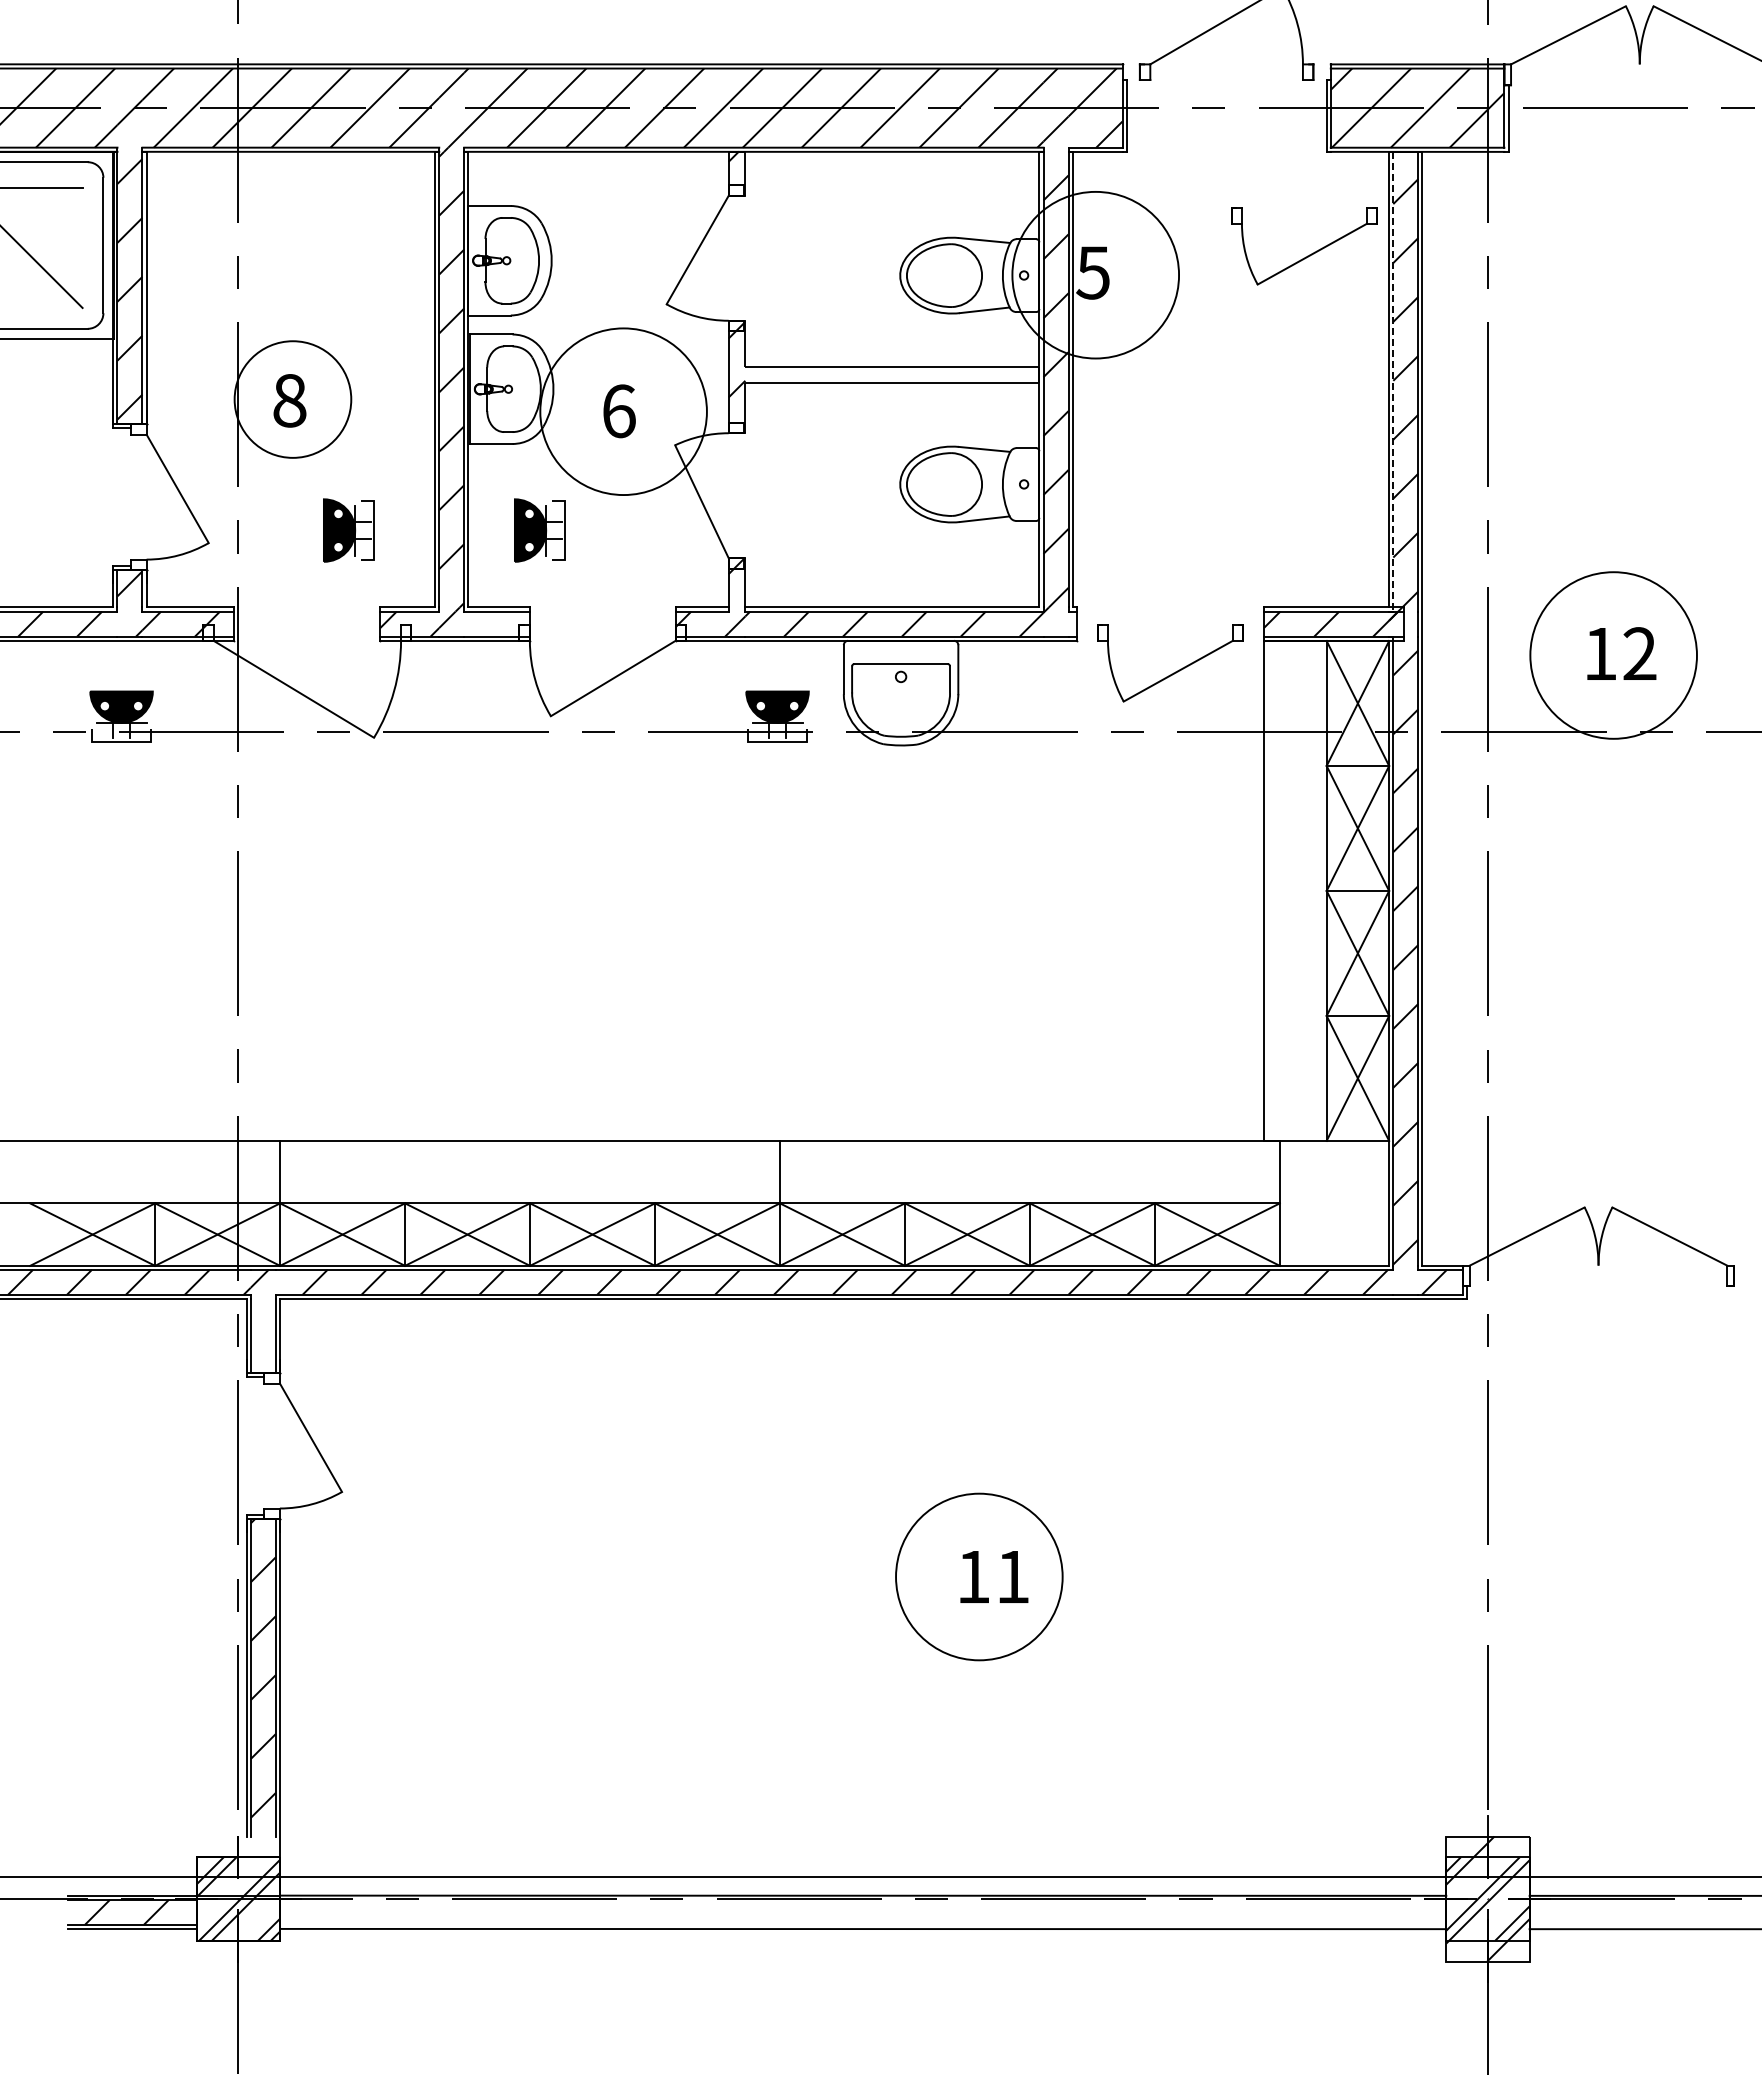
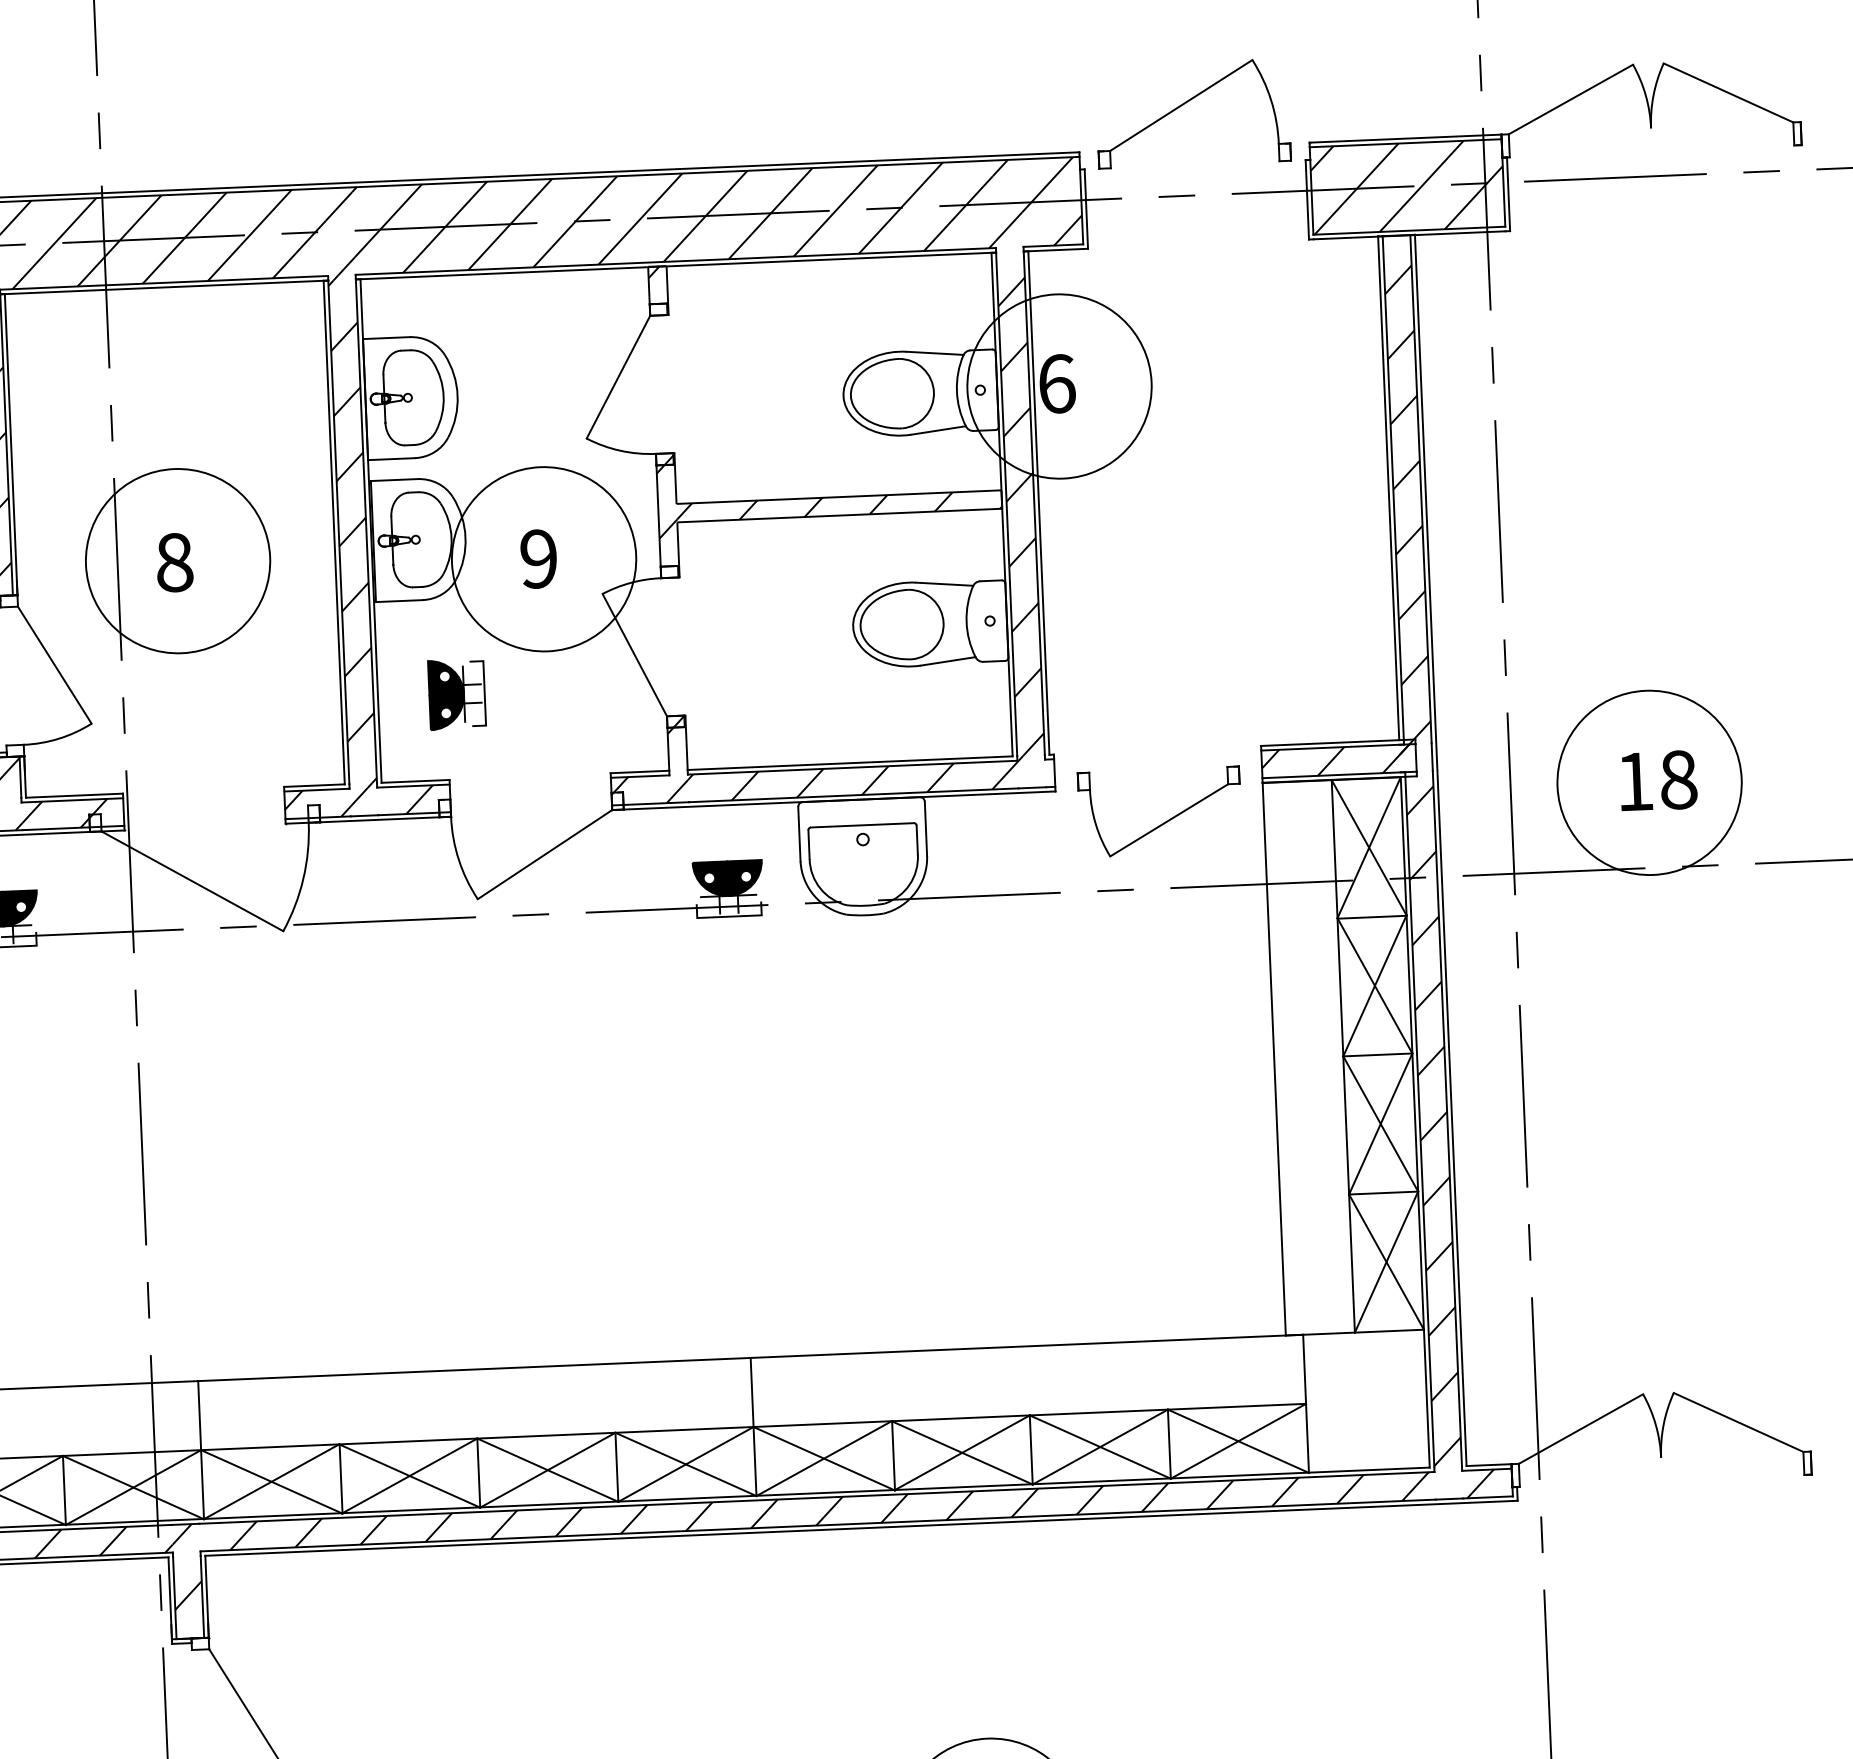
part: (1309, 254) -> (1294, 353), removed
text: (1093, 272) -> (1056, 383), 5 -> 6
hatch: (892, 374) -> (839, 505), added
line: (1393, 382) -> (1393, 491), dashed -> solid
circle: (292, 399) -> (177, 561), size x1.43
text: (618, 411) -> (538, 559), 6 -> 9
part: (348, 530) -> (245, 703), removed
hatch: (501, 623) -> (418, 799), added
text: (1639, 653) -> (1678, 779), 12 -> 18
hatch: (262, 1333) -> (187, 1594), added

